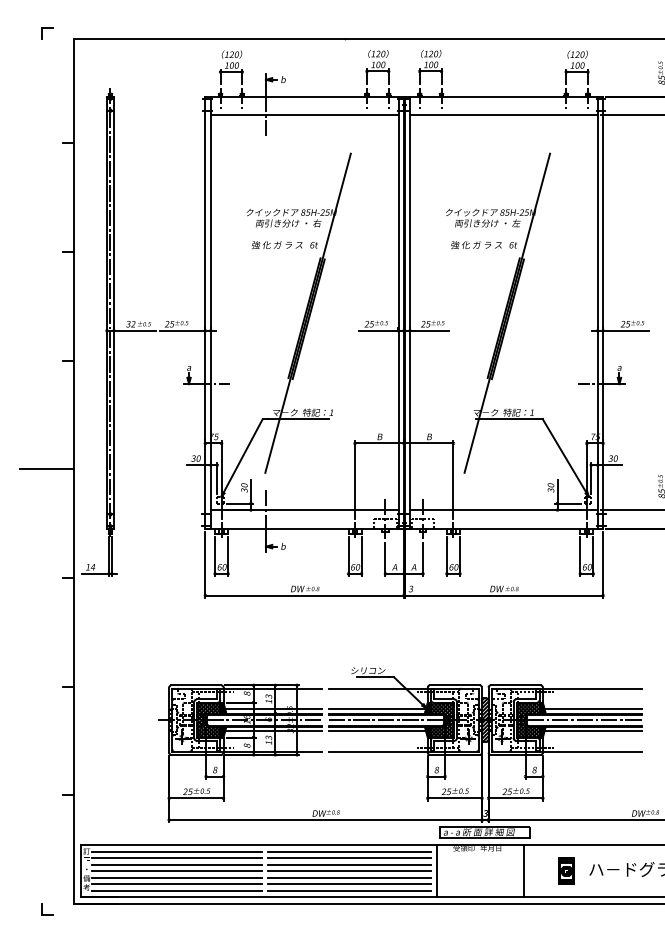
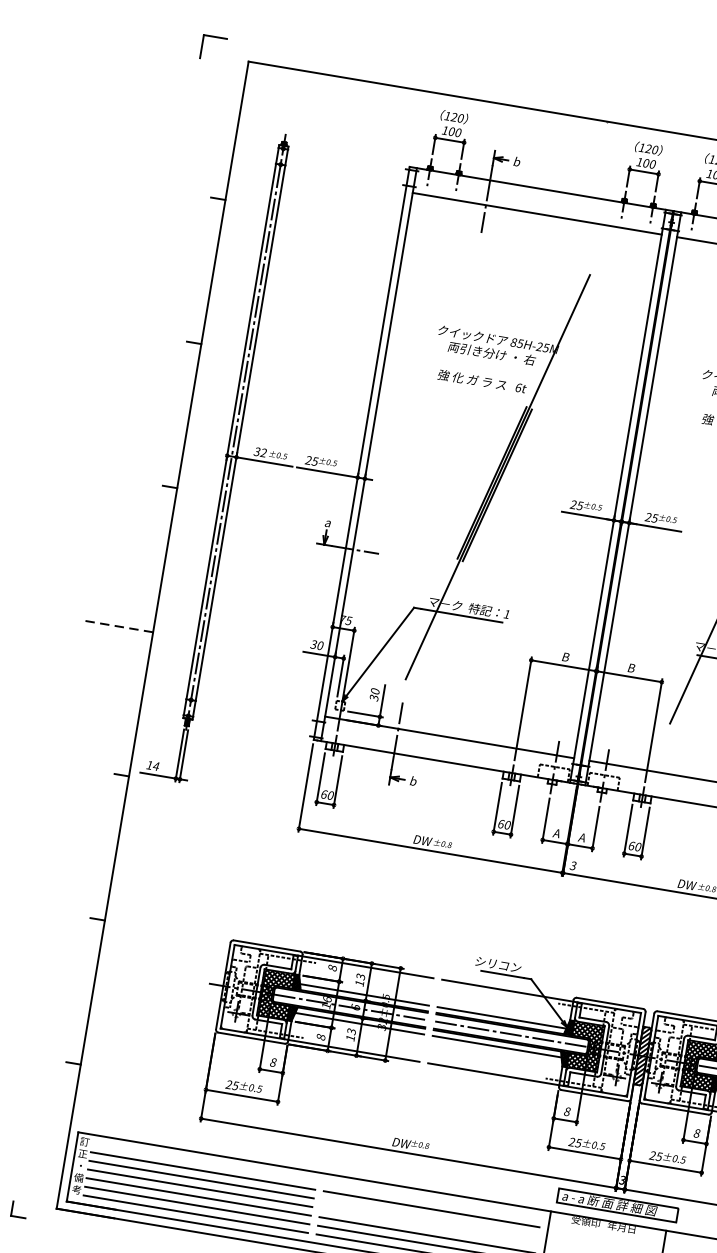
part: (47, 33) -> (214, 48), size x1.6
line: (46, 469) -> (116, 626), solid -> dashed
line: (176, 851) -> (203, 1161), removed
line: (349, 851) -> (433, 1200), removed
line: (349, 864) -> (430, 1217), removed
line: (349, 871) -> (428, 1226), removed

